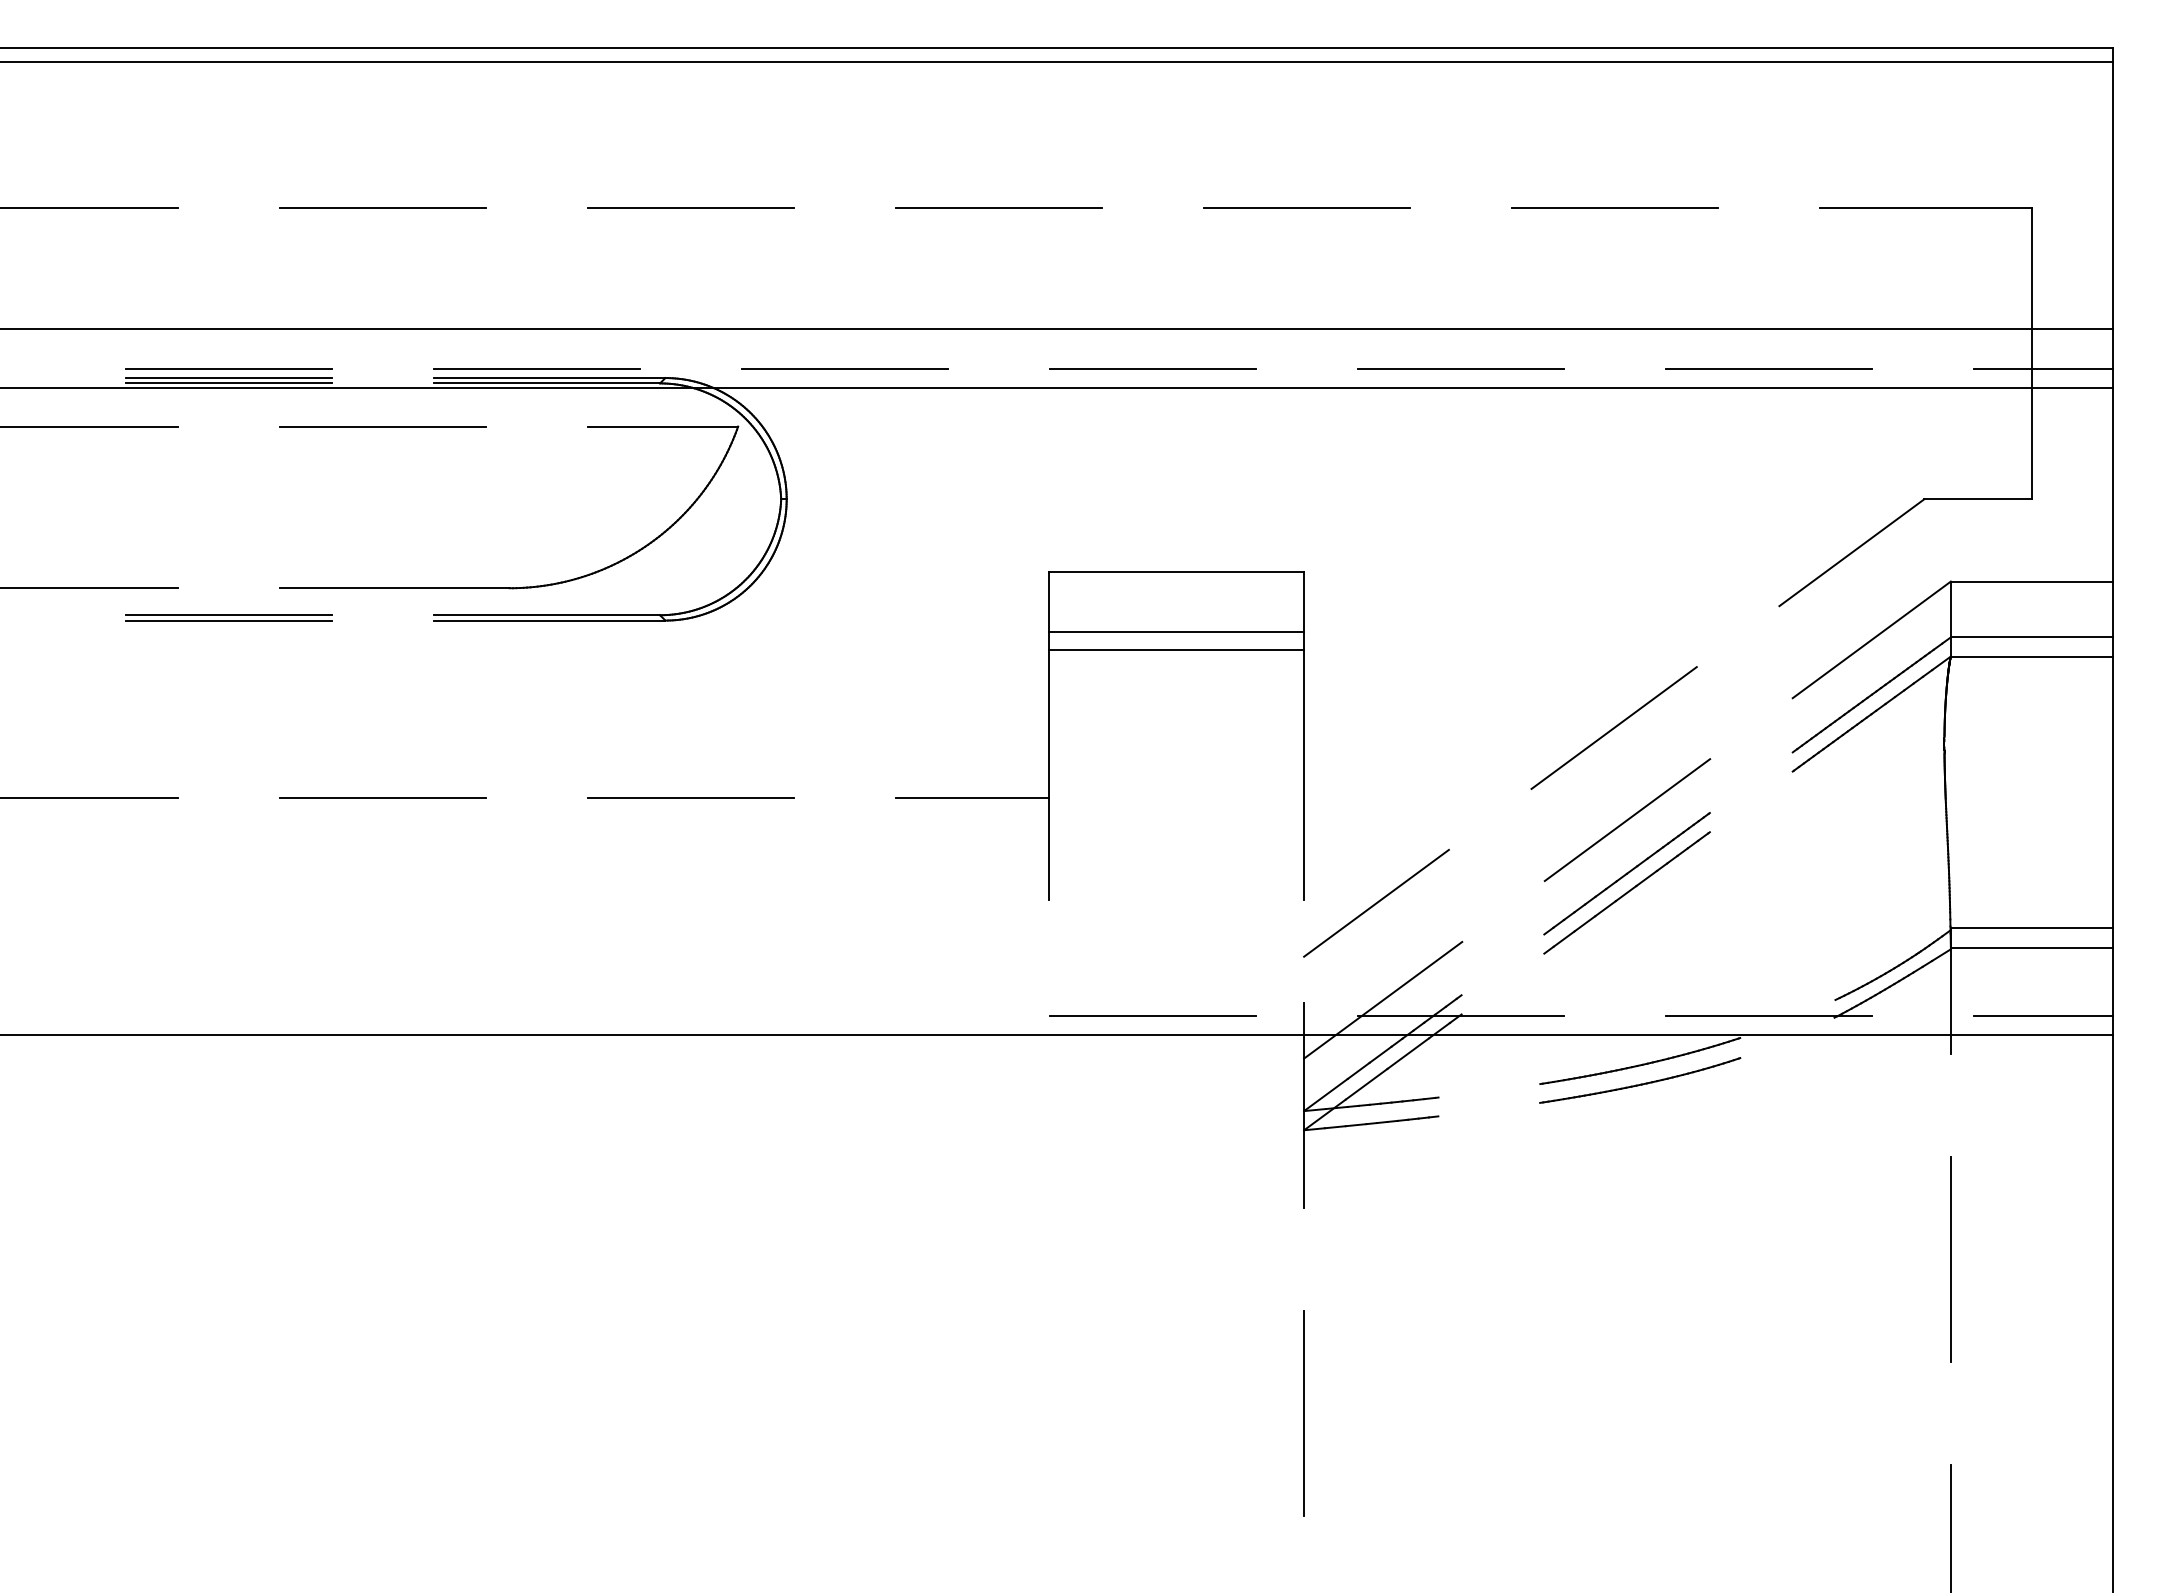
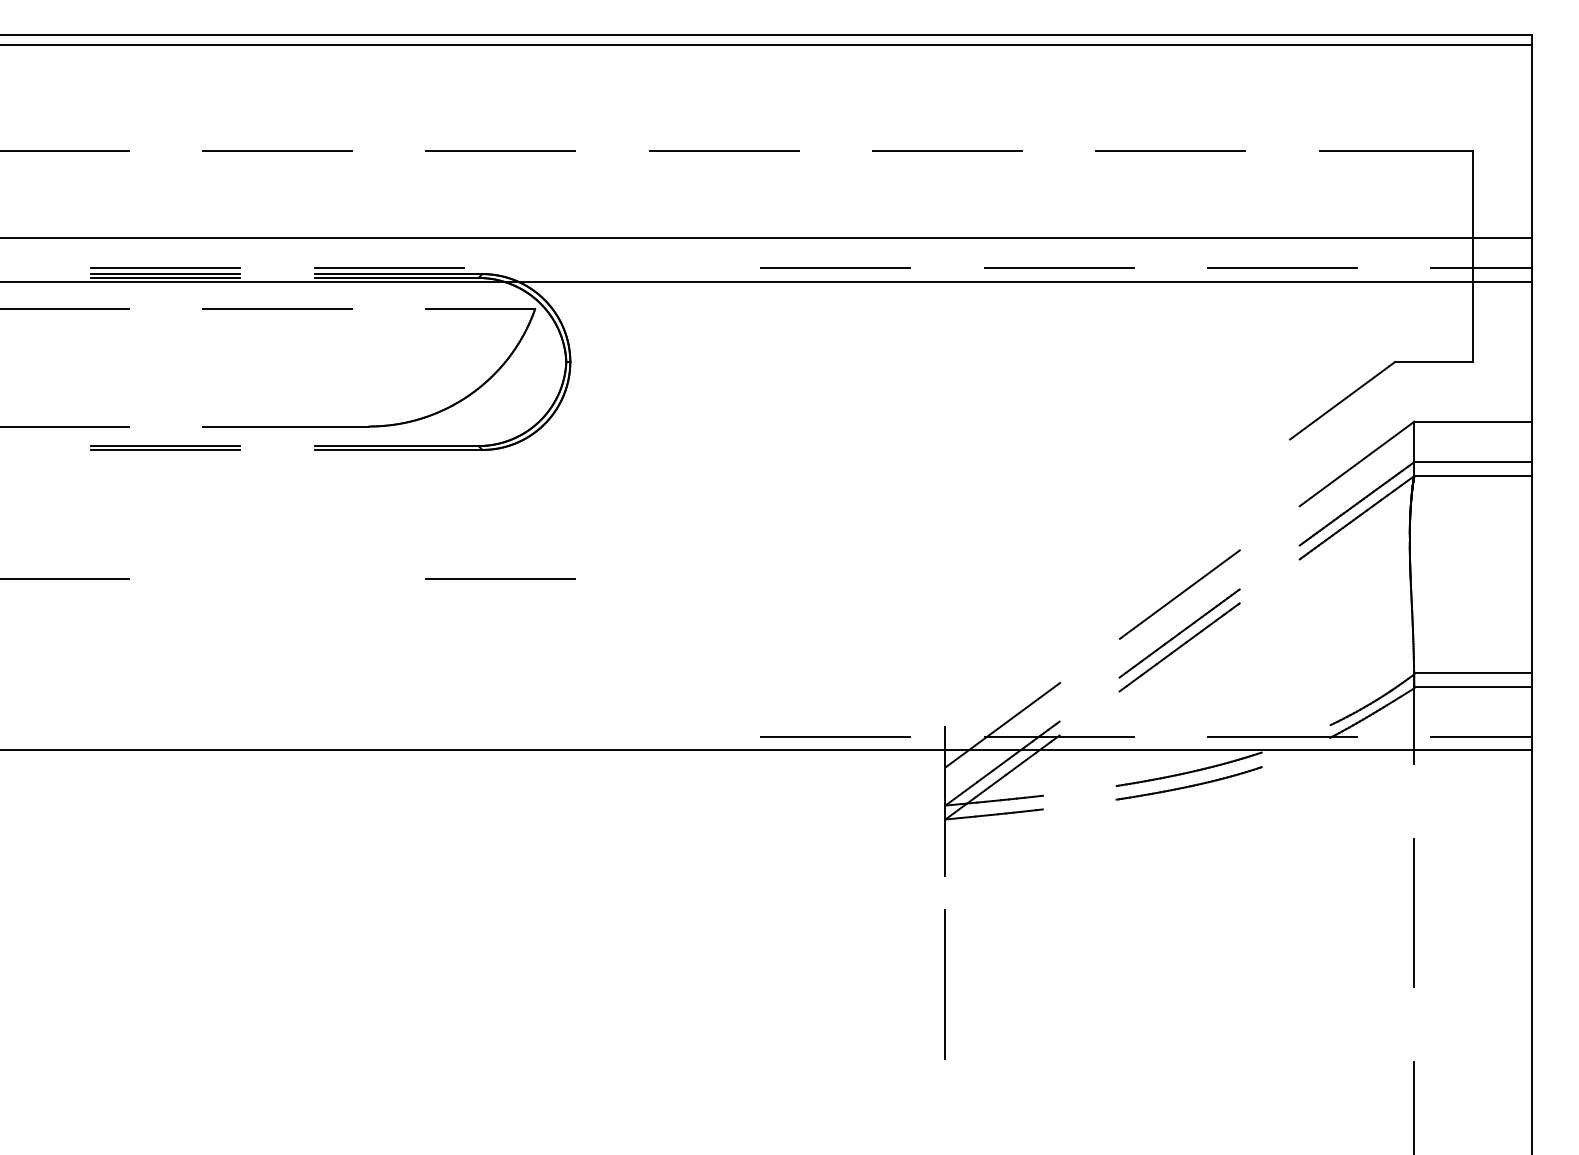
line: (844, 368) -> (612, 267), removed
line: (1614, 727) -> (1170, 527), removed
part: (1050, 735) -> (761, 533), removed
line: (382, 797) -> (277, 578), removed
line: (1375, 902) -> (997, 654), removed
line: (1302, 1413) -> (944, 984), moved

